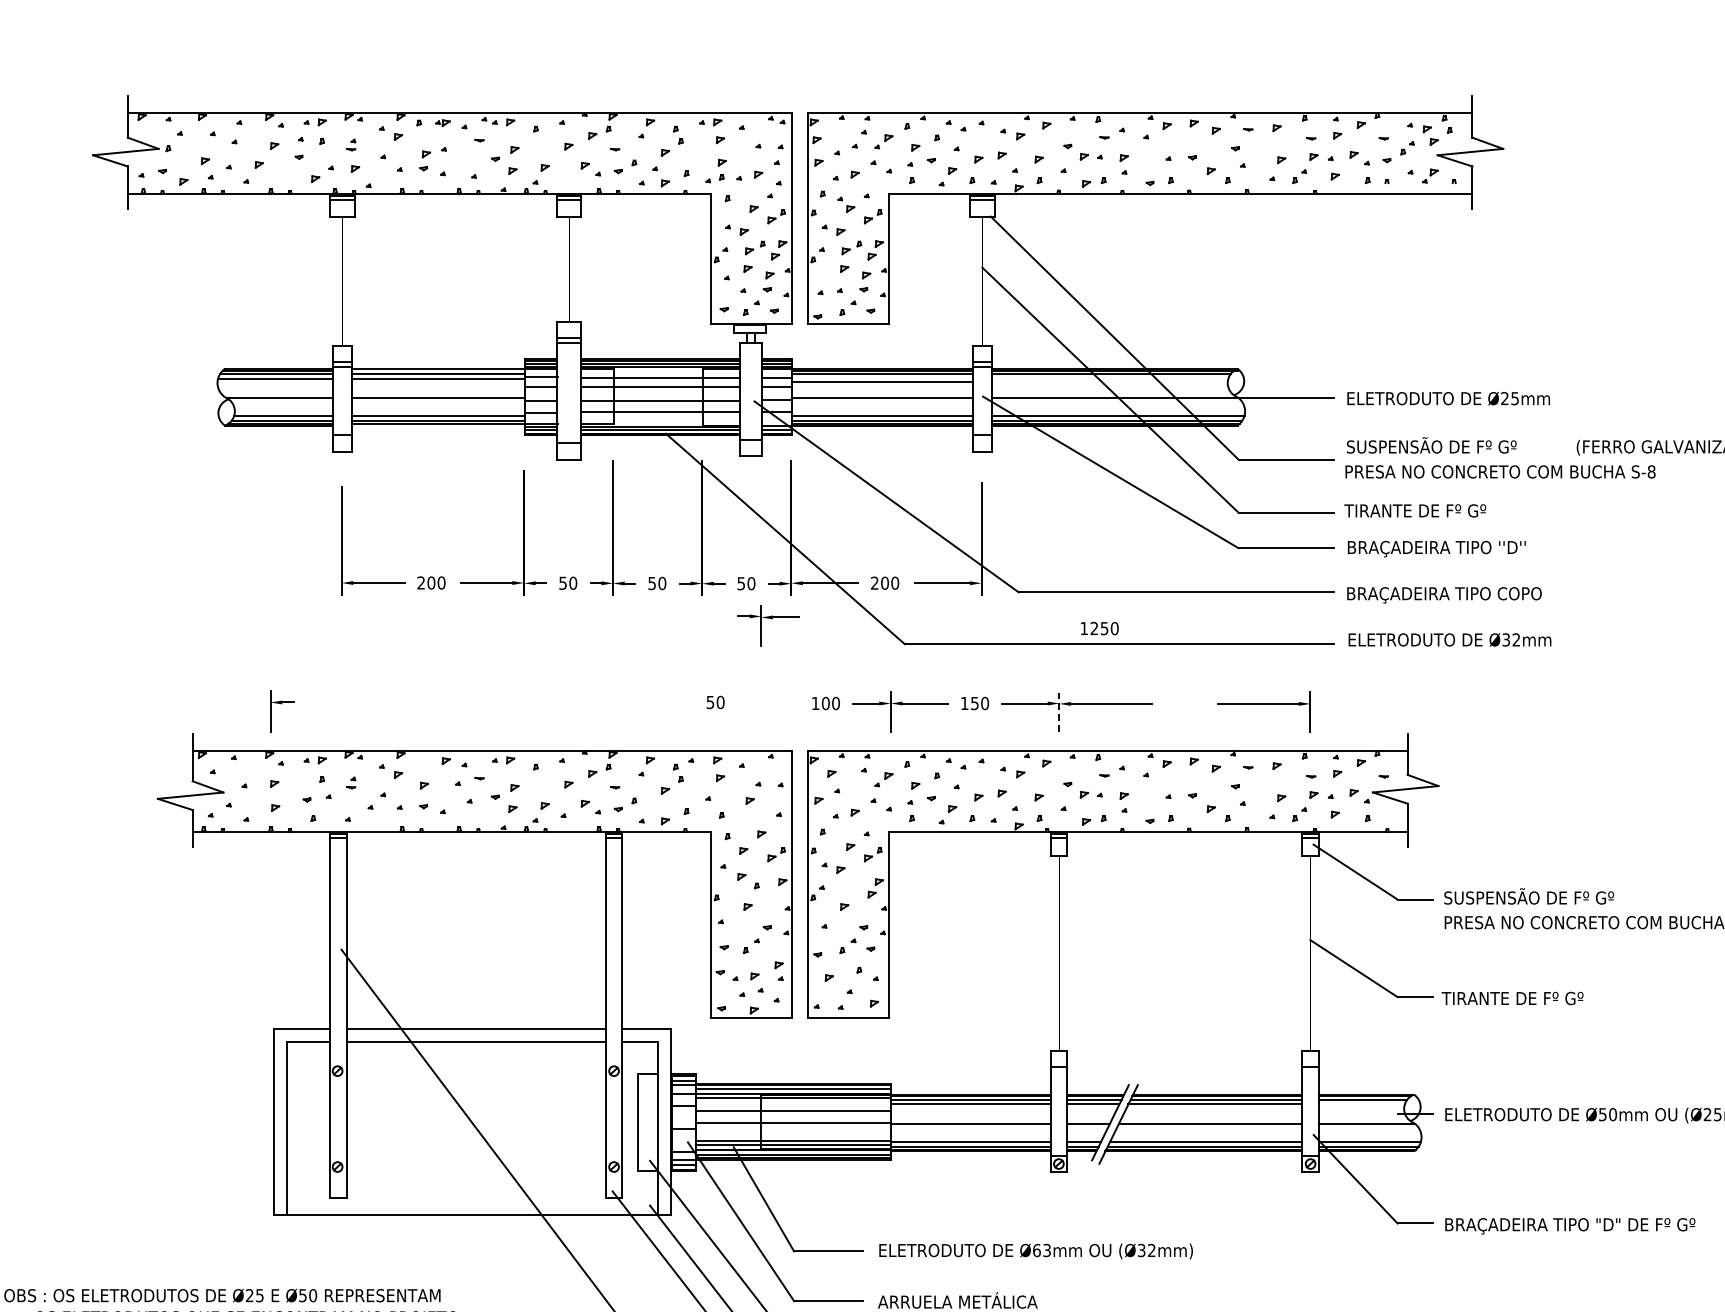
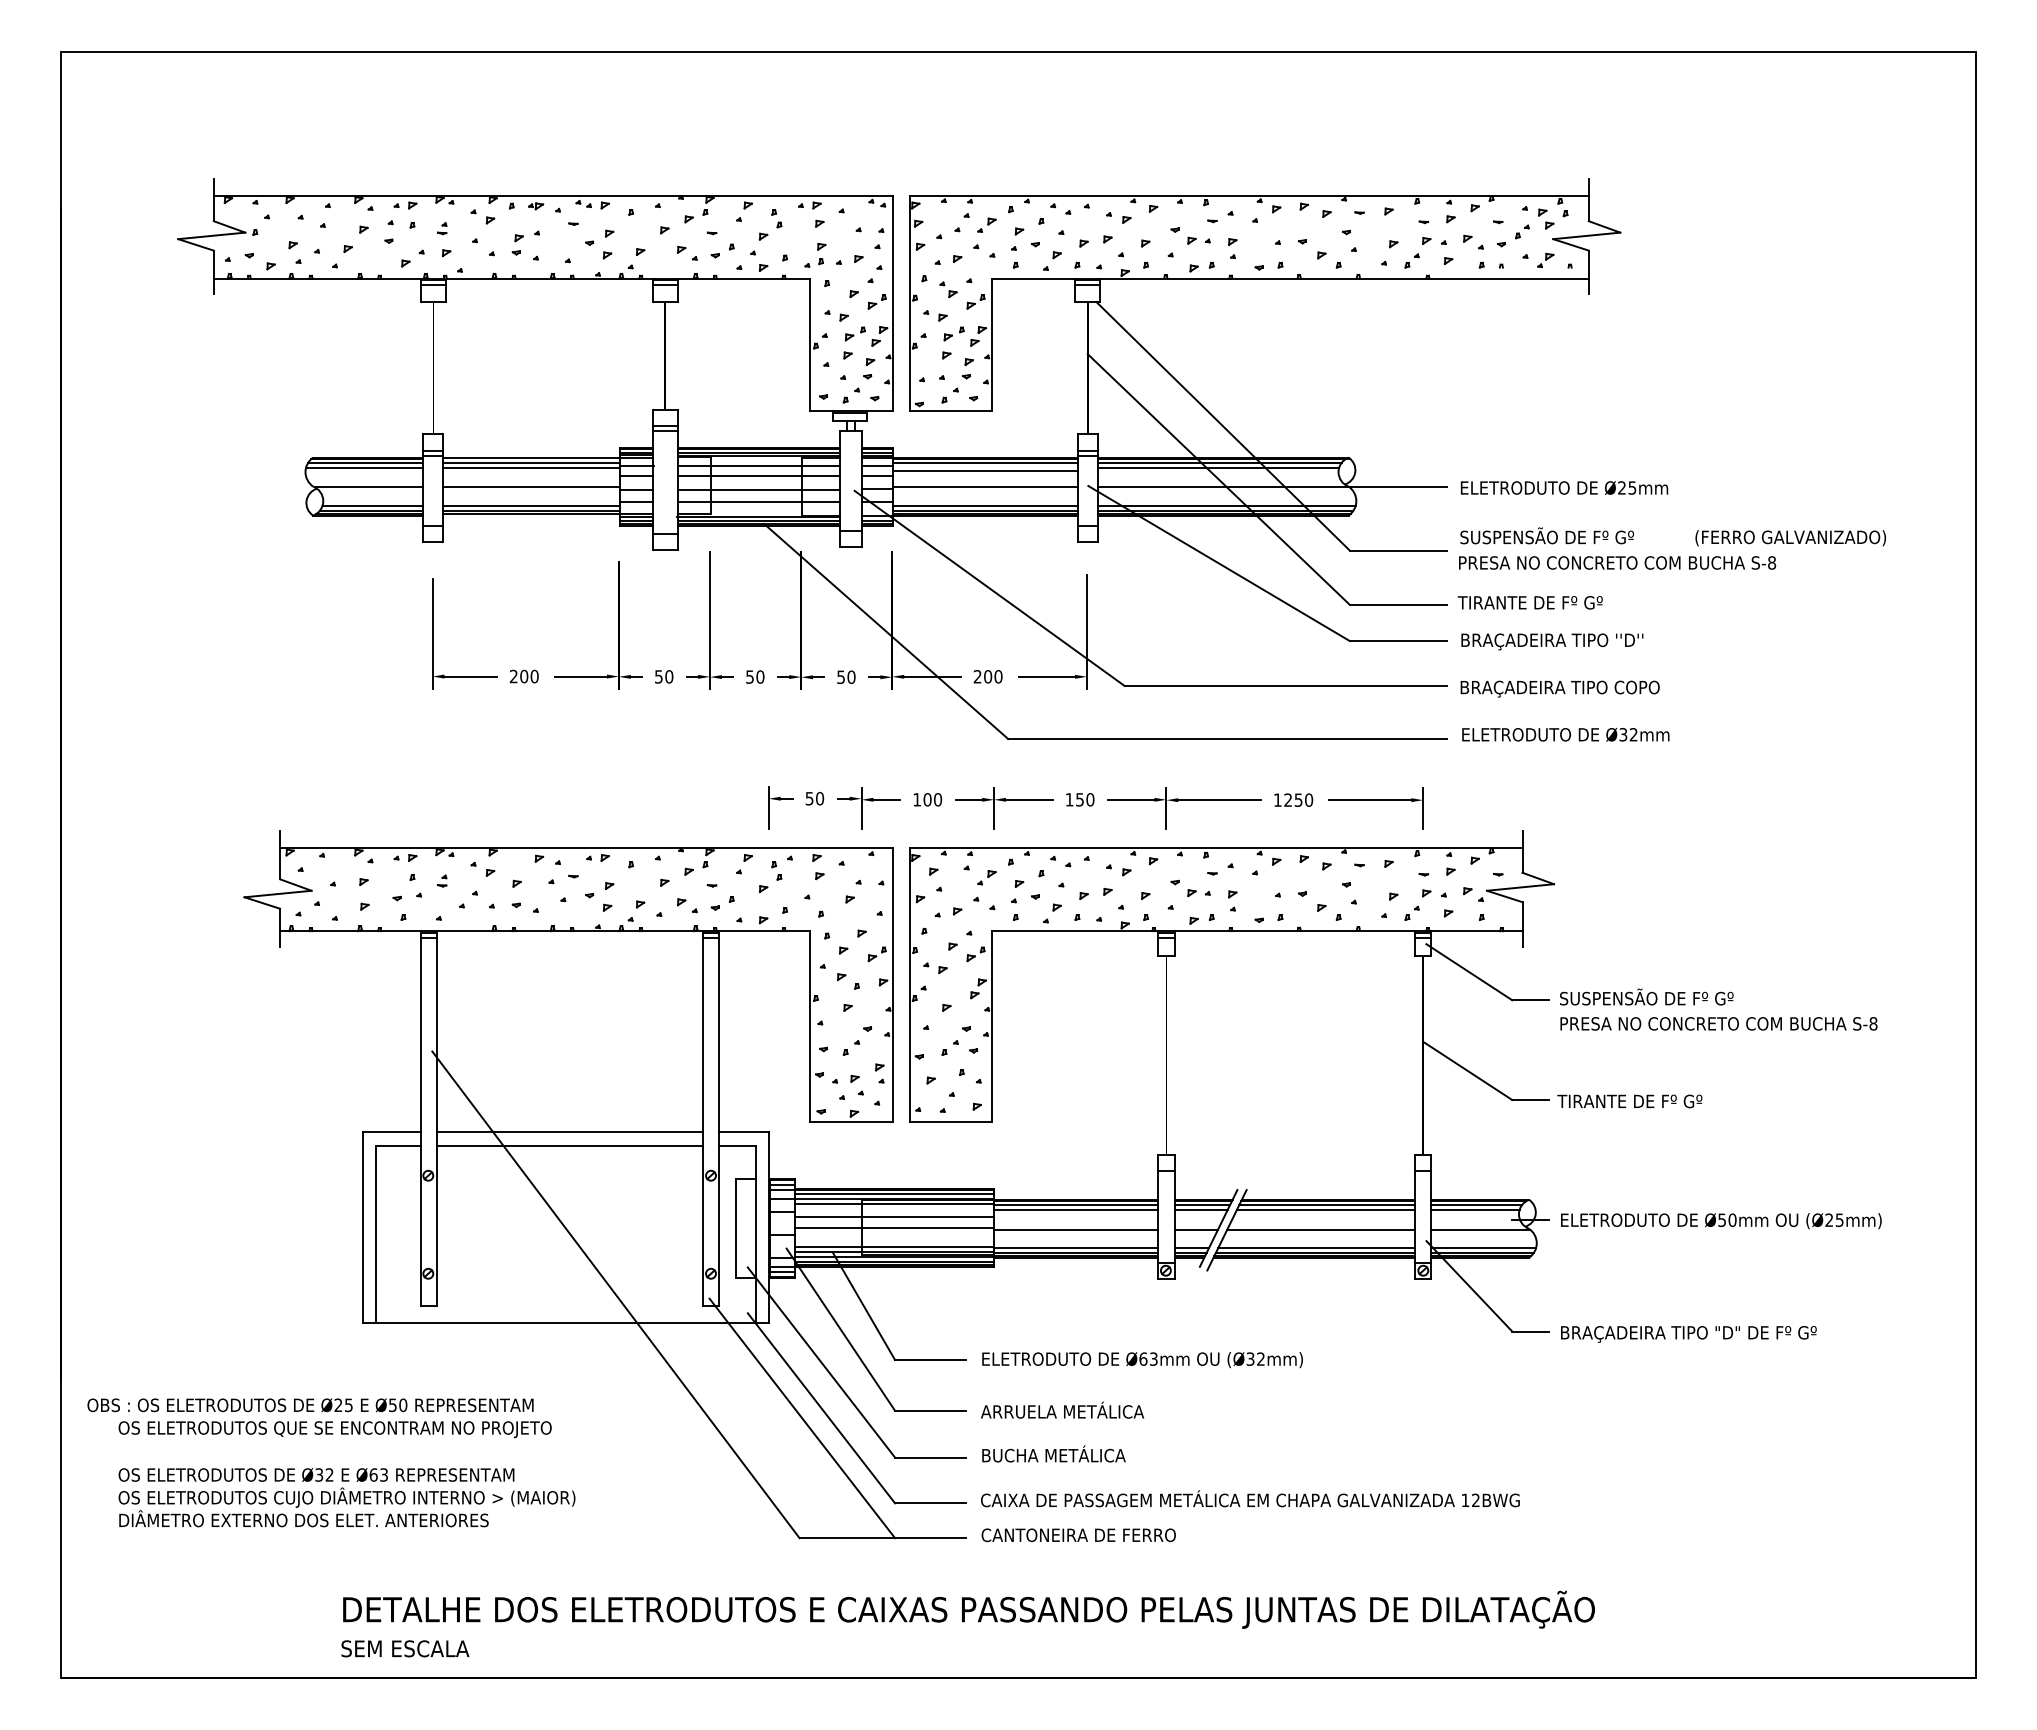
line: (1110, 378) -> (1218, 467), added
part: (768, 625) -> (868, 808), moved
text: (1099, 627) -> (1293, 799), moved
part: (282, 704) -> (780, 800), moved
line: (1059, 711) -> (1166, 807), dashed -> solid
line: (1361, 1104) -> (1475, 1209), added

